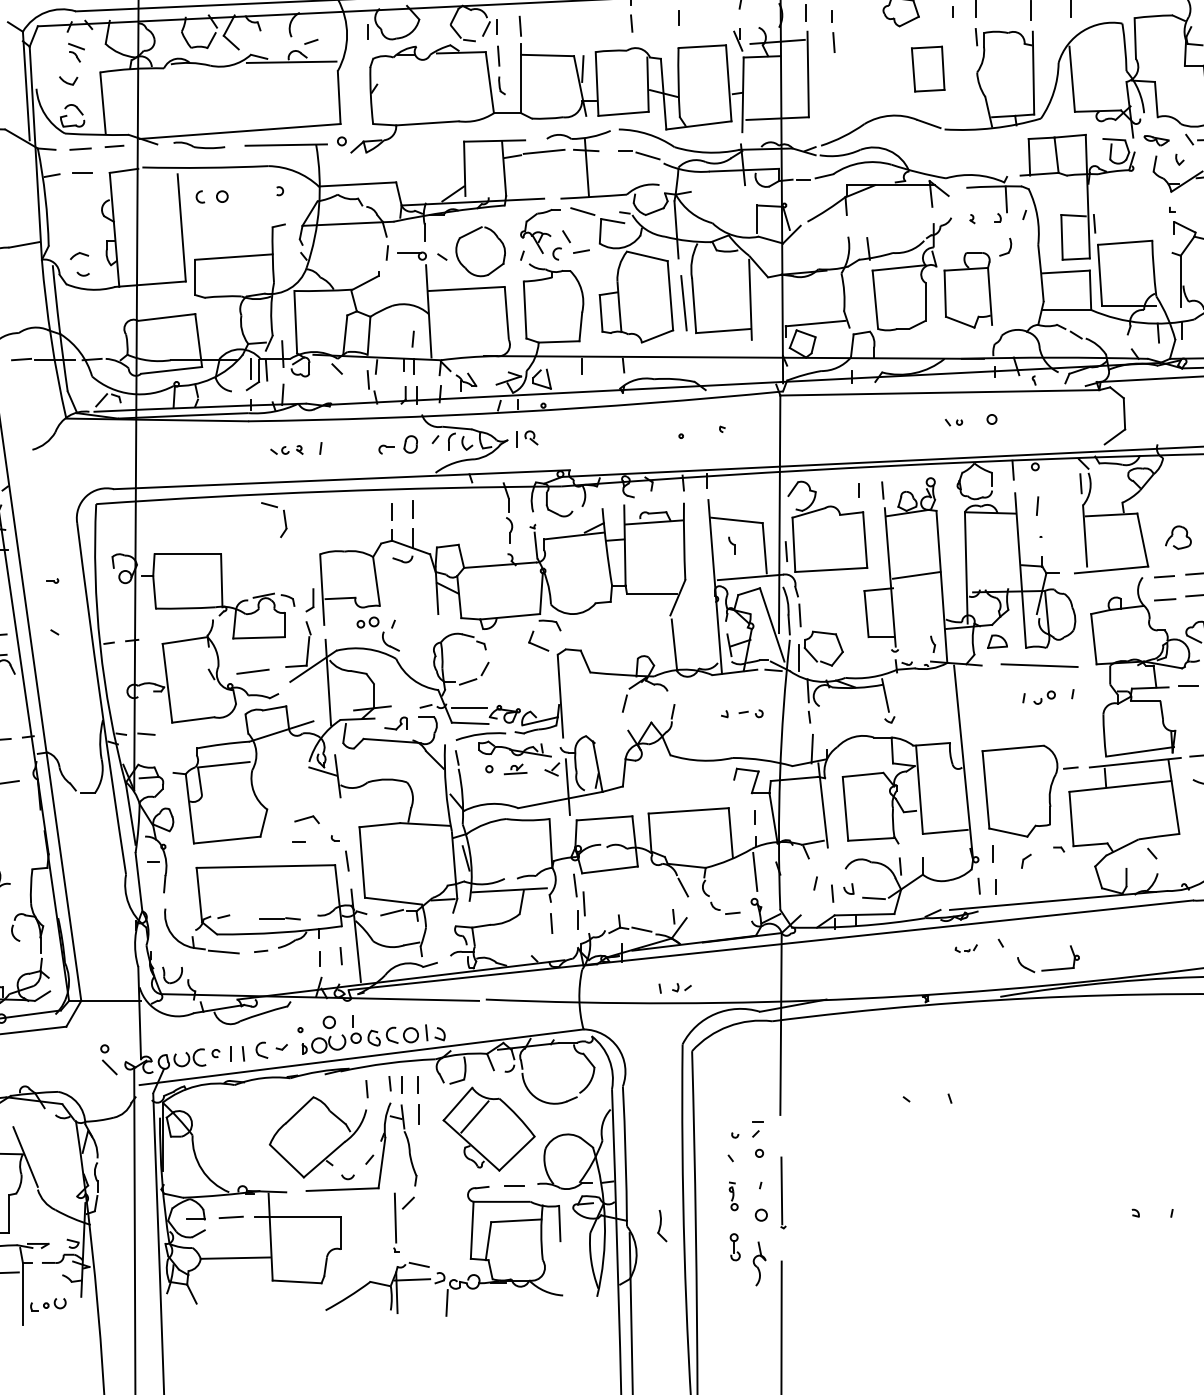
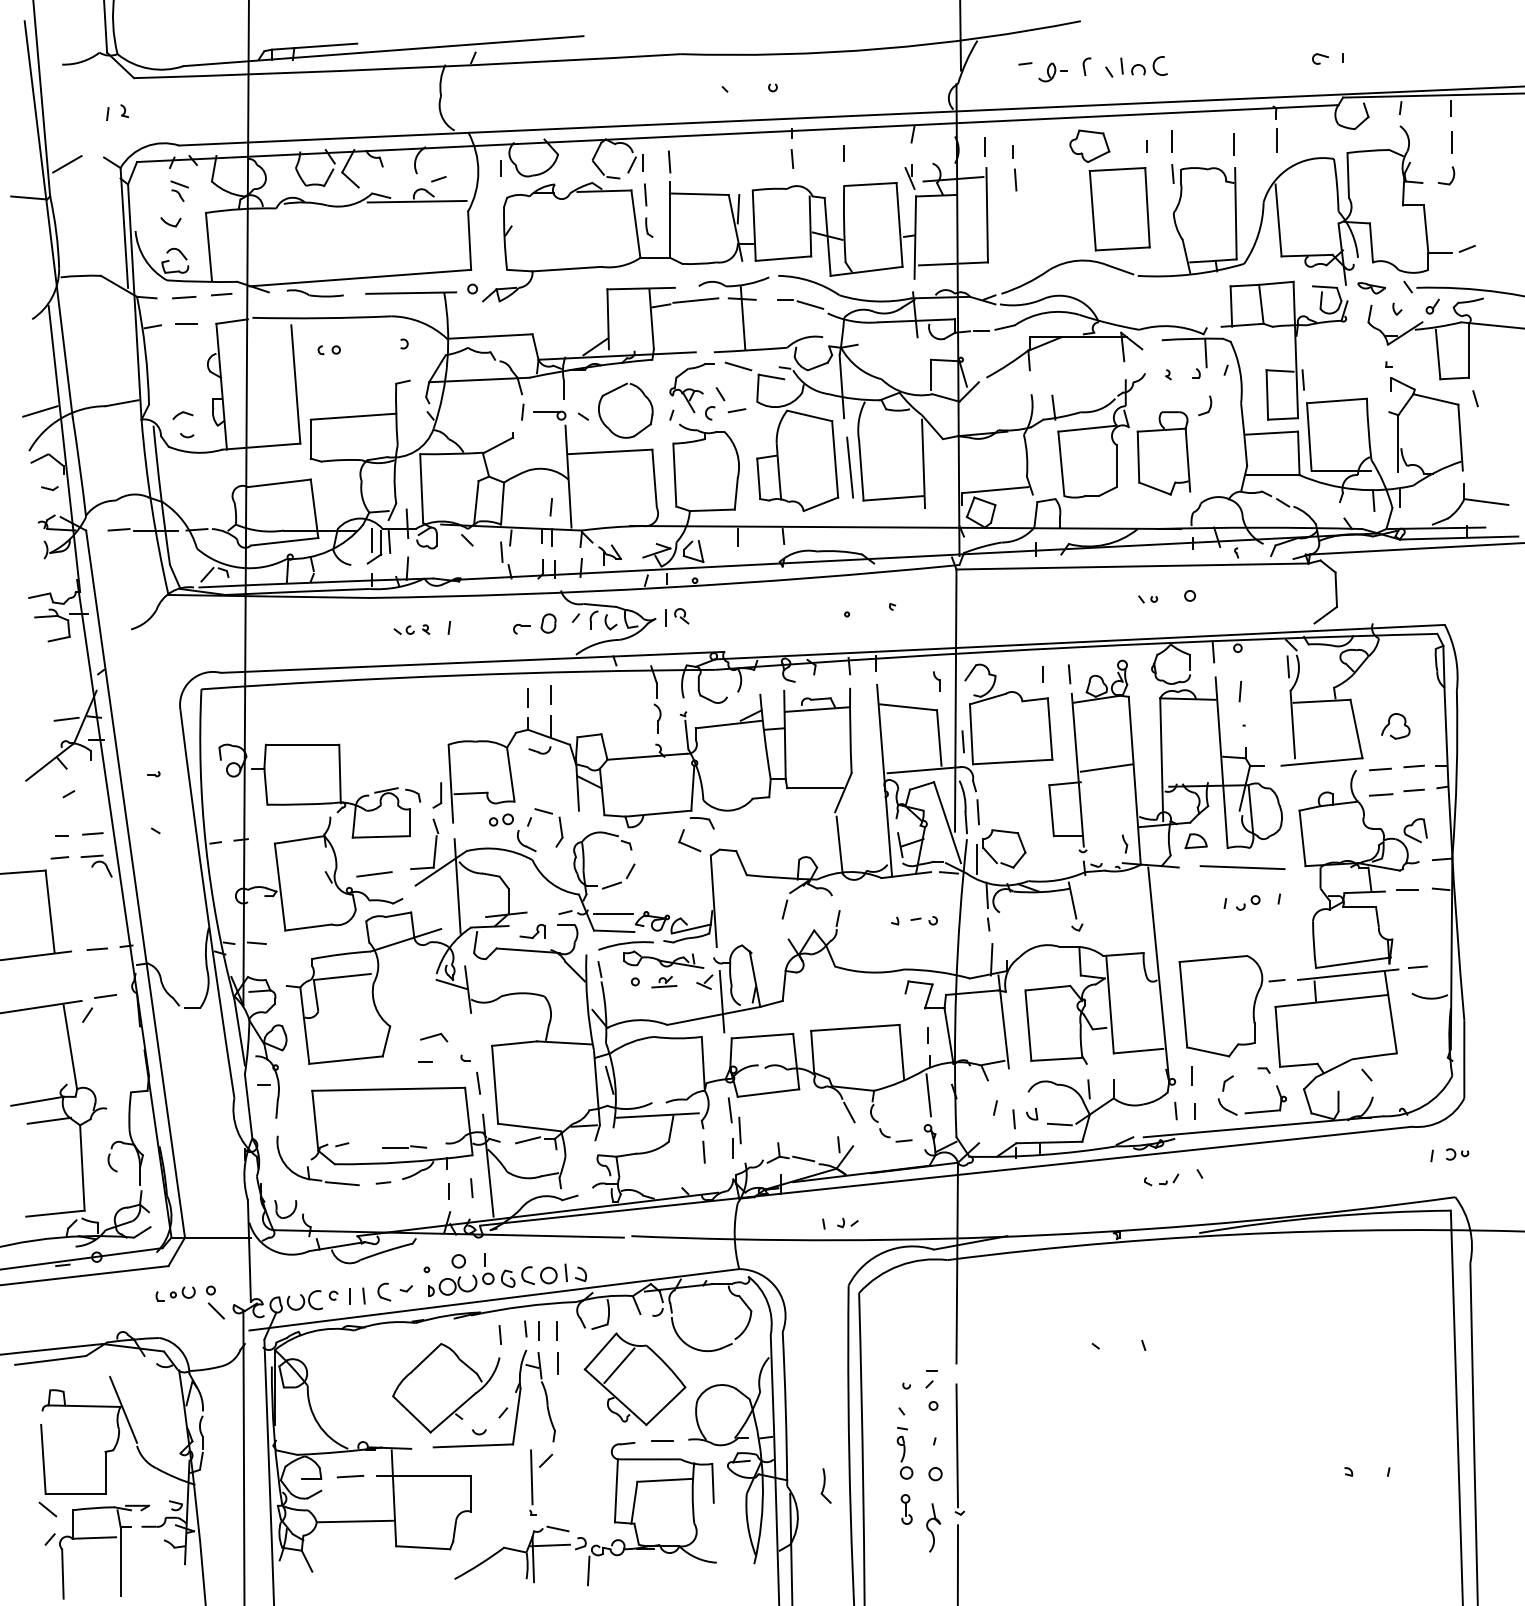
part: (928, 69) -> (1119, 209), size x1.67
part: (211, 196) -> (328, 349), size x0.62
part: (283, 517) -> (559, 825), moved
part: (731, 545) -> (936, 681), moved
part: (966, 948) -> (1161, 1179), size x1.43
part: (1047, 969) -> (1251, 1111), moved
part: (783, 1192) -> (959, 1449), size x1.67
part: (733, 1196) -> (904, 1453), size x1.67
part: (48, 1304) -> (175, 1293), moved

